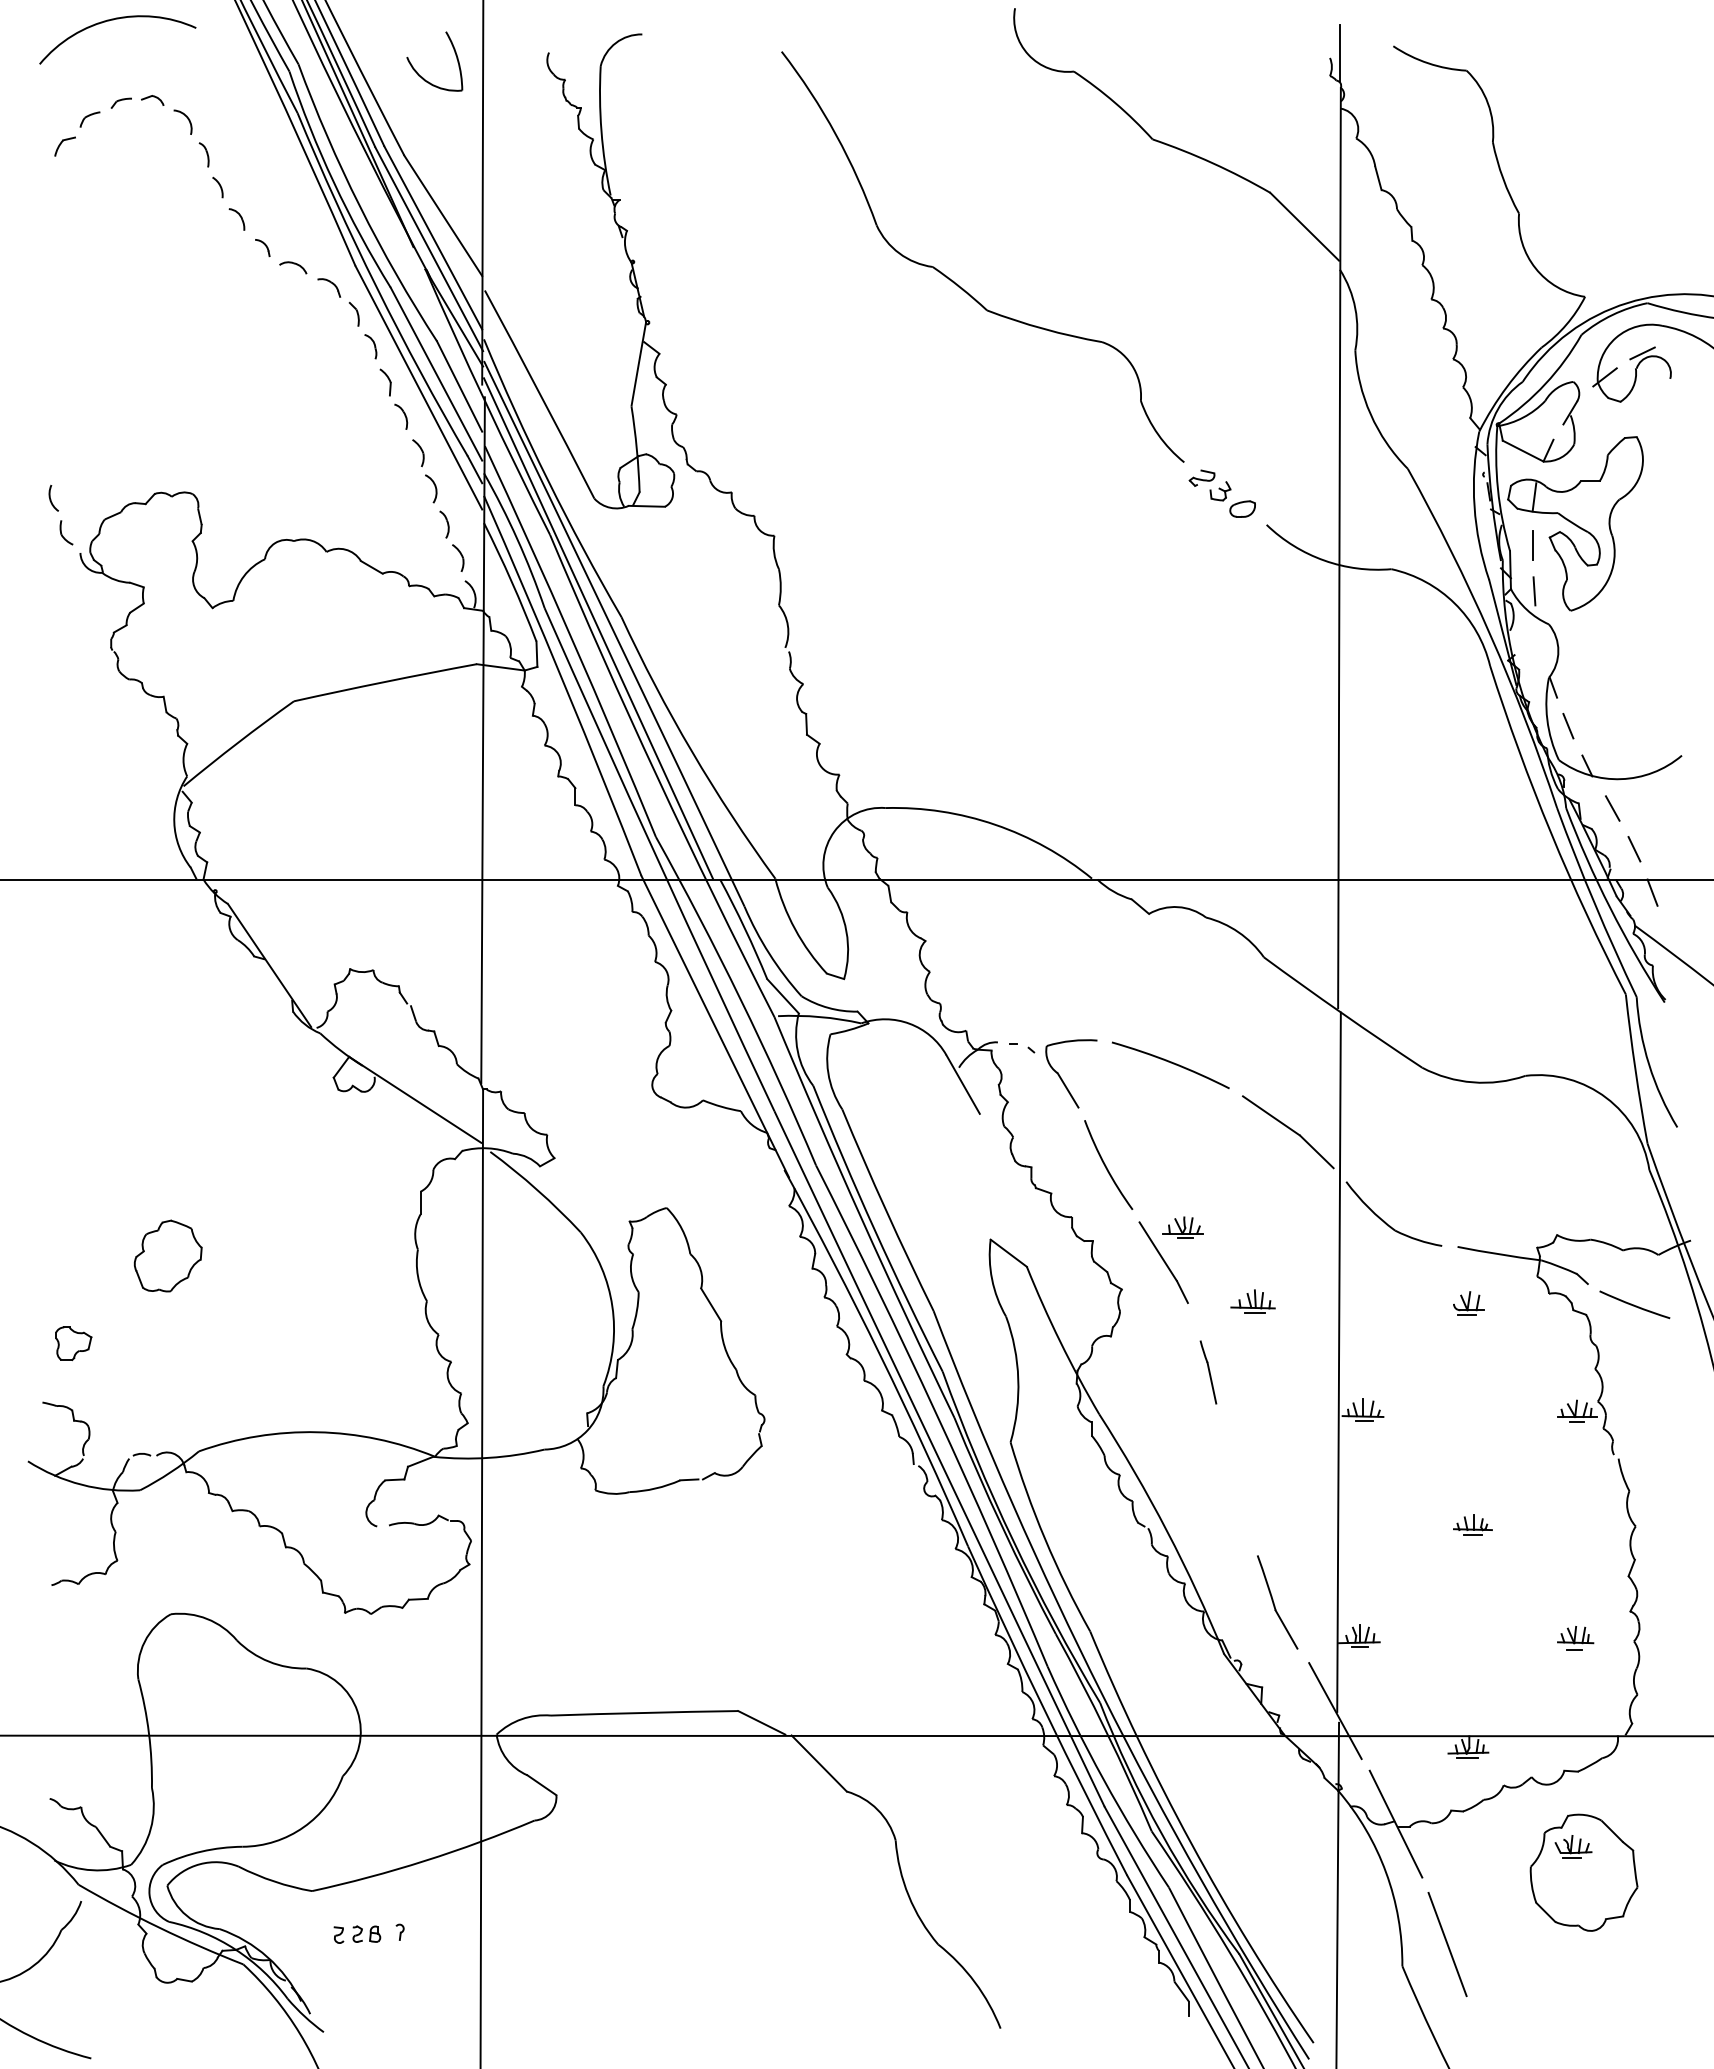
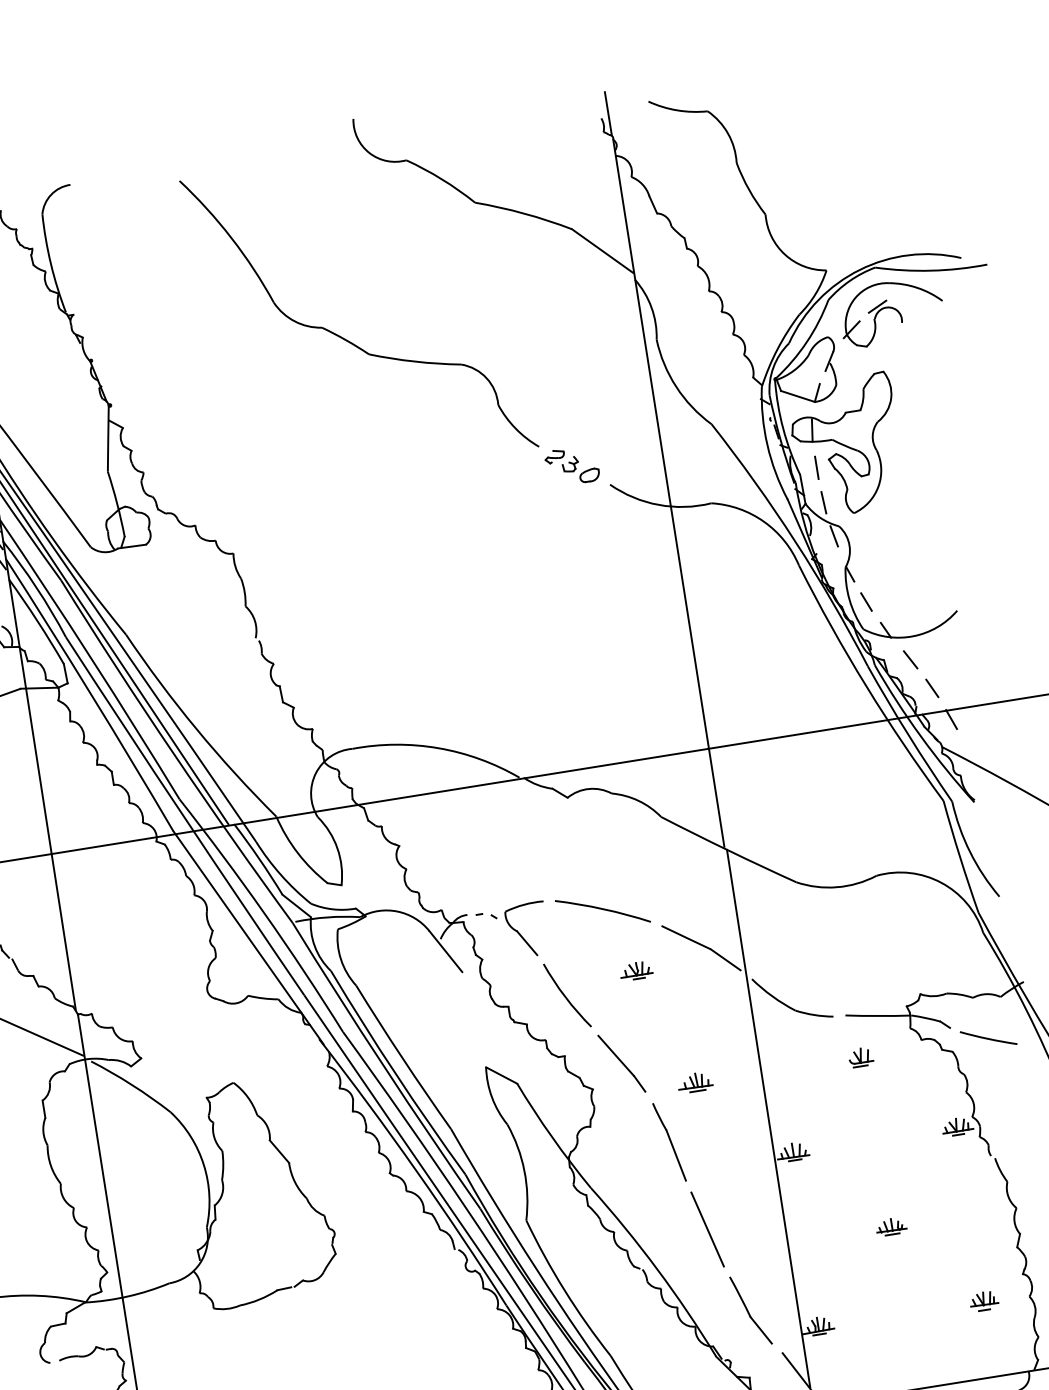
line: (1540, 635) -> (833, 535), added
part: (1182, 1227) -> (635, 970), moved
part: (1208, 1372) -> (669, 1142), size x1.67
line: (1238, 1490) -> (707, 1229), added

